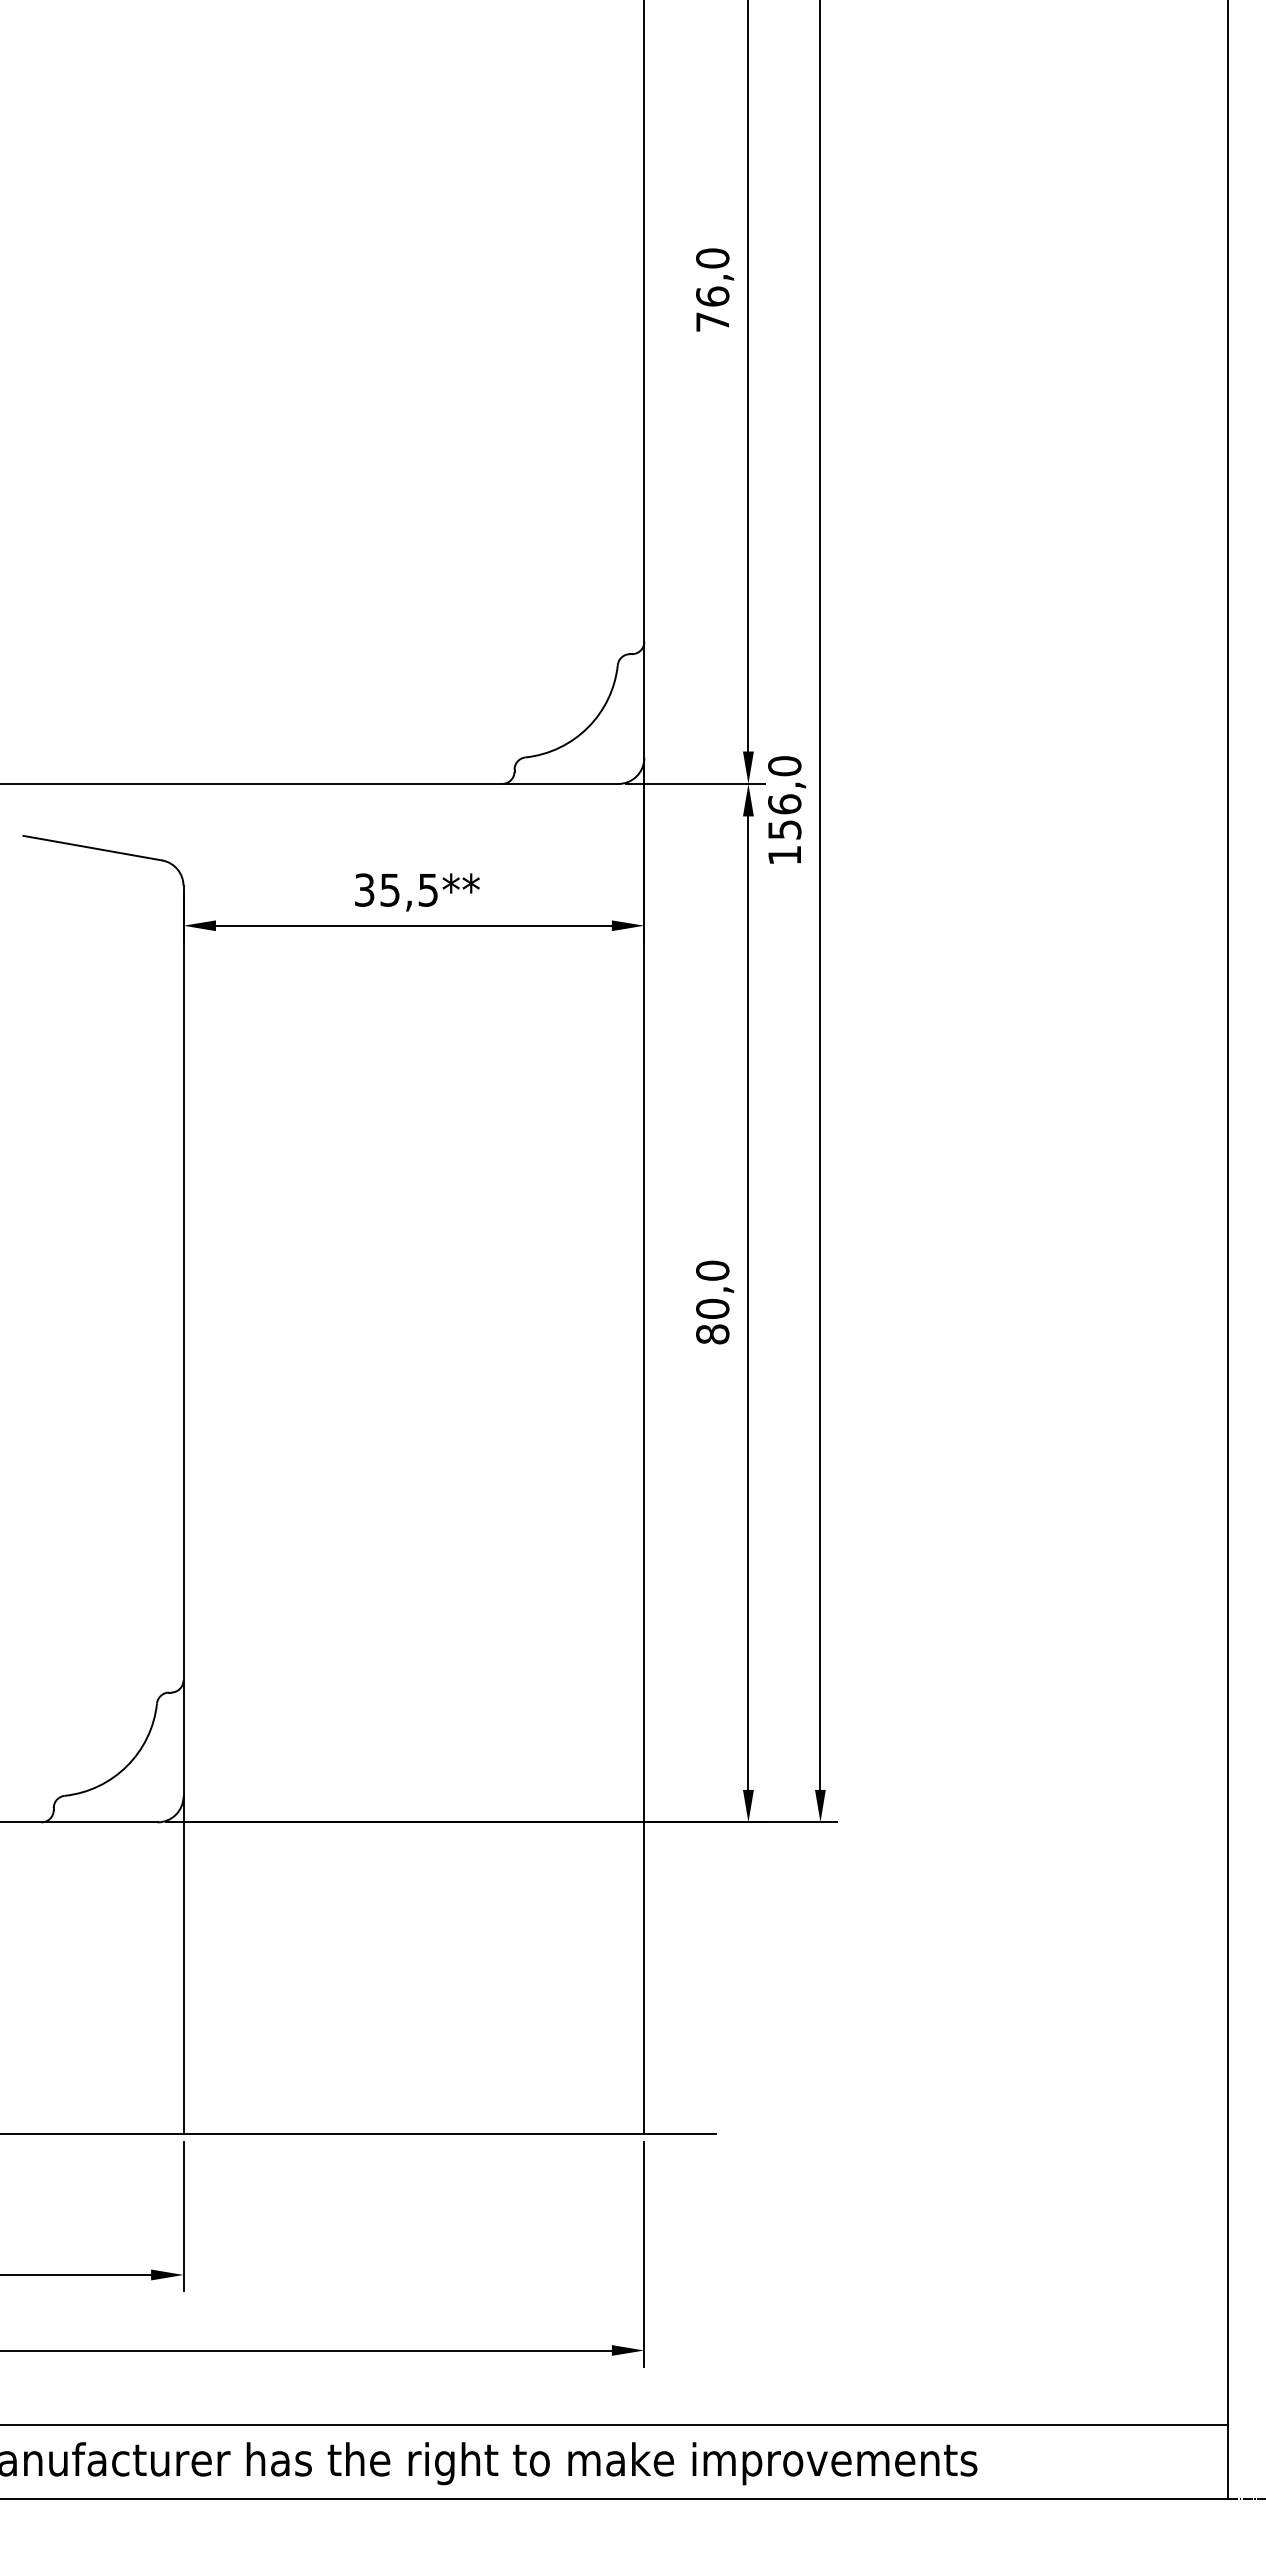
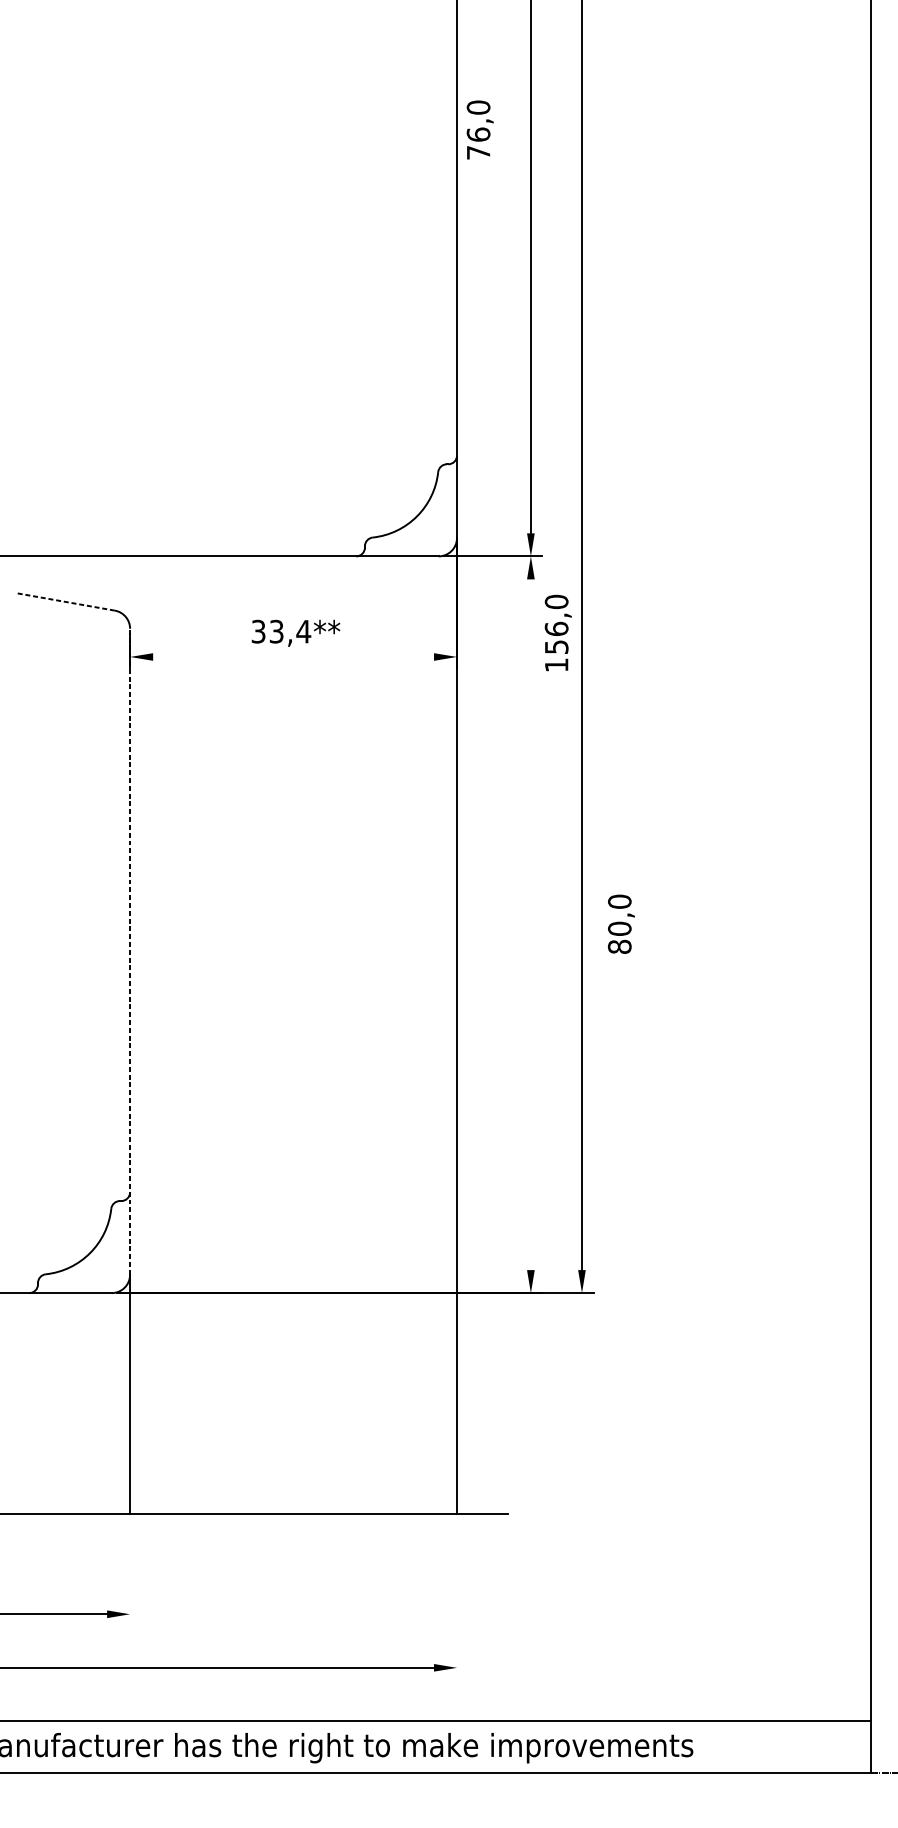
text: (715, 289) -> (480, 129), moved
text: (787, 809) -> (558, 632), moved
line: (92, 848) -> (65, 602), solid -> dashed
text: (409, 889) -> (290, 631), 35,5** -> 33,4**
line: (413, 925) -> (293, 656), removed
text: (715, 1302) -> (621, 924), moved
line: (748, 1302) -> (530, 924), removed
line: (183, 1340) -> (130, 951), solid -> dashed
line: (183, 2216) -> (130, 1572), removed
line: (644, 2254) -> (457, 1599), removed

